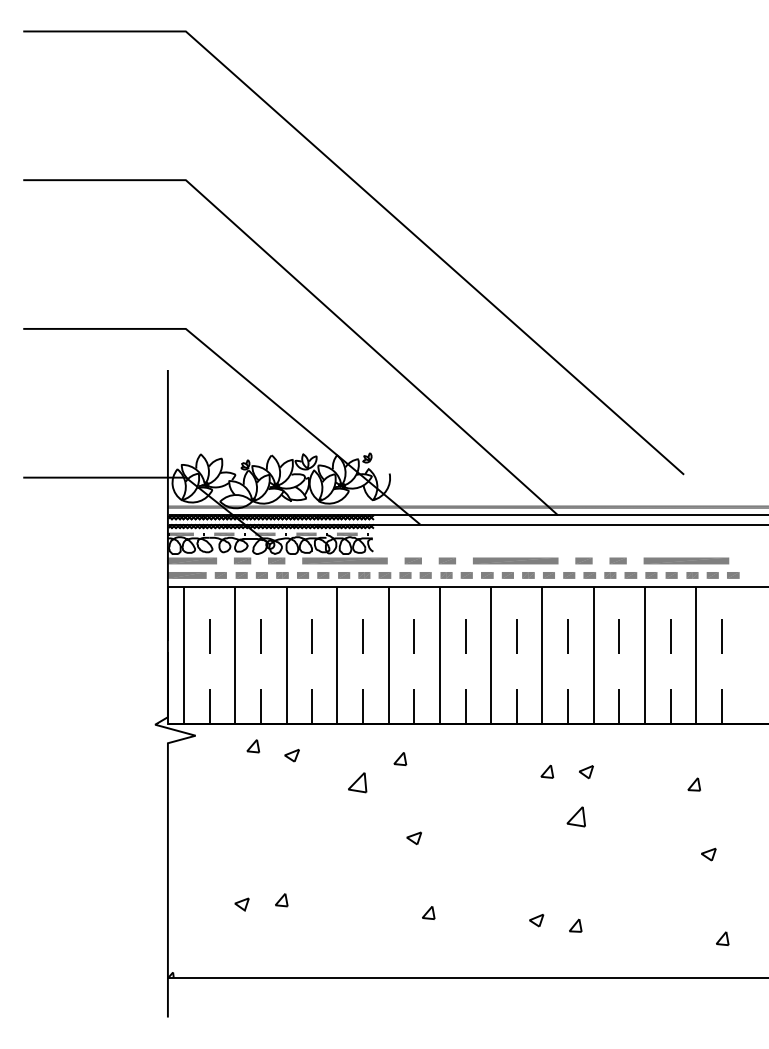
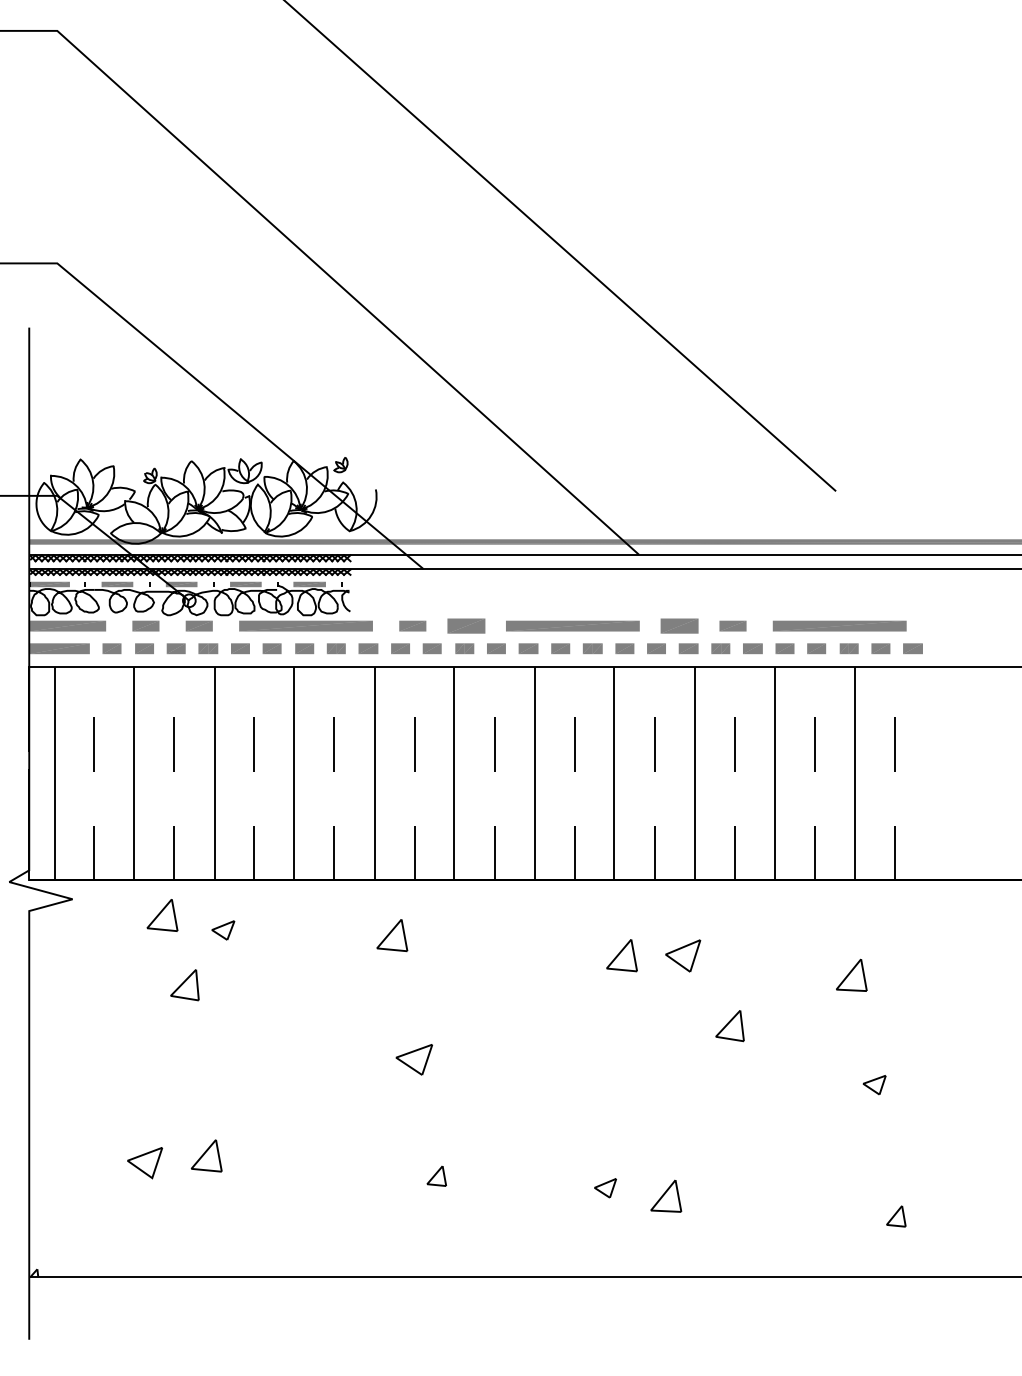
part: (446, 560) -> (464, 625), size x1.4
part: (583, 560) -> (678, 625), size x1.4
part: (253, 746) -> (163, 916), size x1.6
part: (400, 758) -> (392, 934), size x1.6
part: (547, 771) -> (622, 955), size x1.6
part: (586, 772) -> (683, 956), size x1.6
part: (357, 782) -> (184, 984), moved
part: (694, 784) -> (852, 975), size x1.6
part: (575, 816) -> (728, 1025), moved
part: (413, 838) -> (413, 1059), size x1.6
part: (281, 900) -> (206, 1156), size x1.6
part: (241, 904) -> (144, 1163), size x1.6
part: (575, 925) -> (666, 1195), size x1.6

